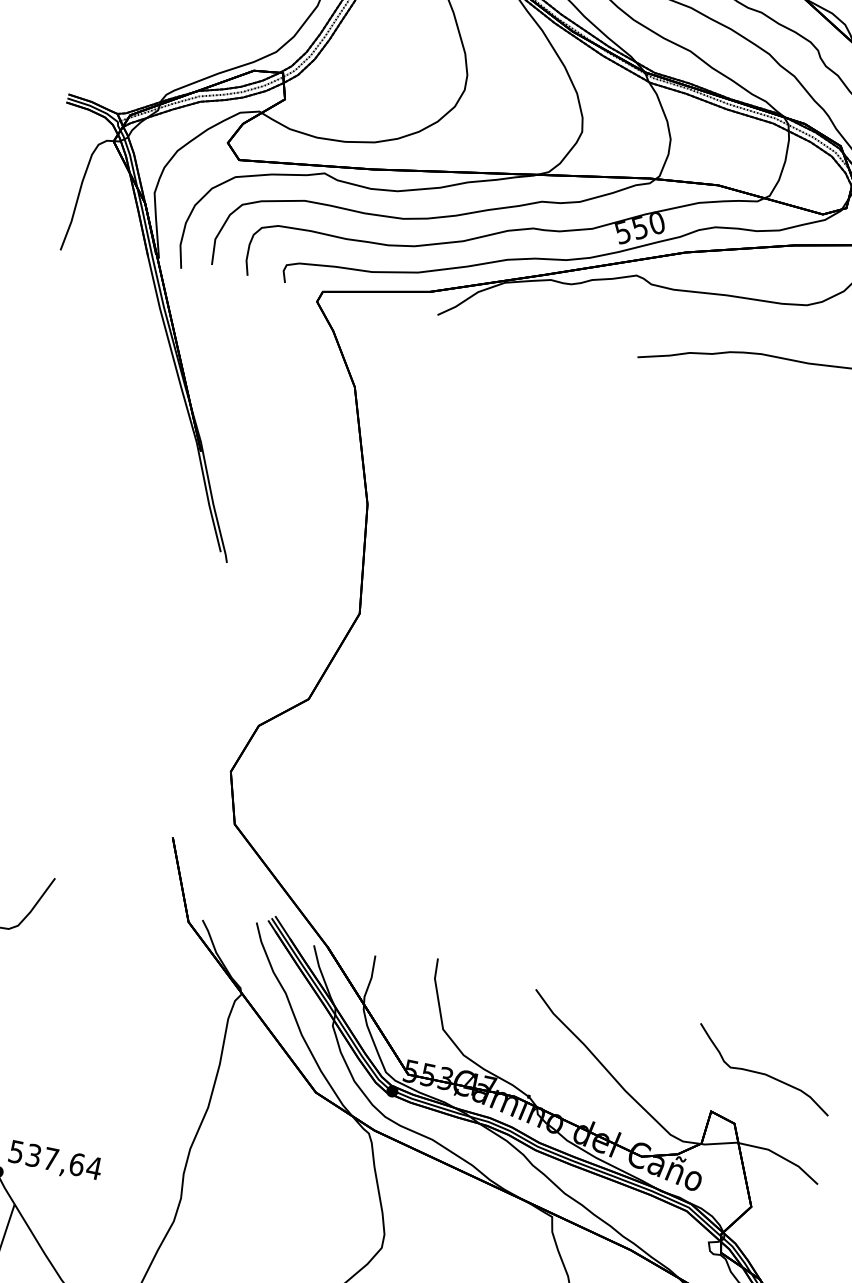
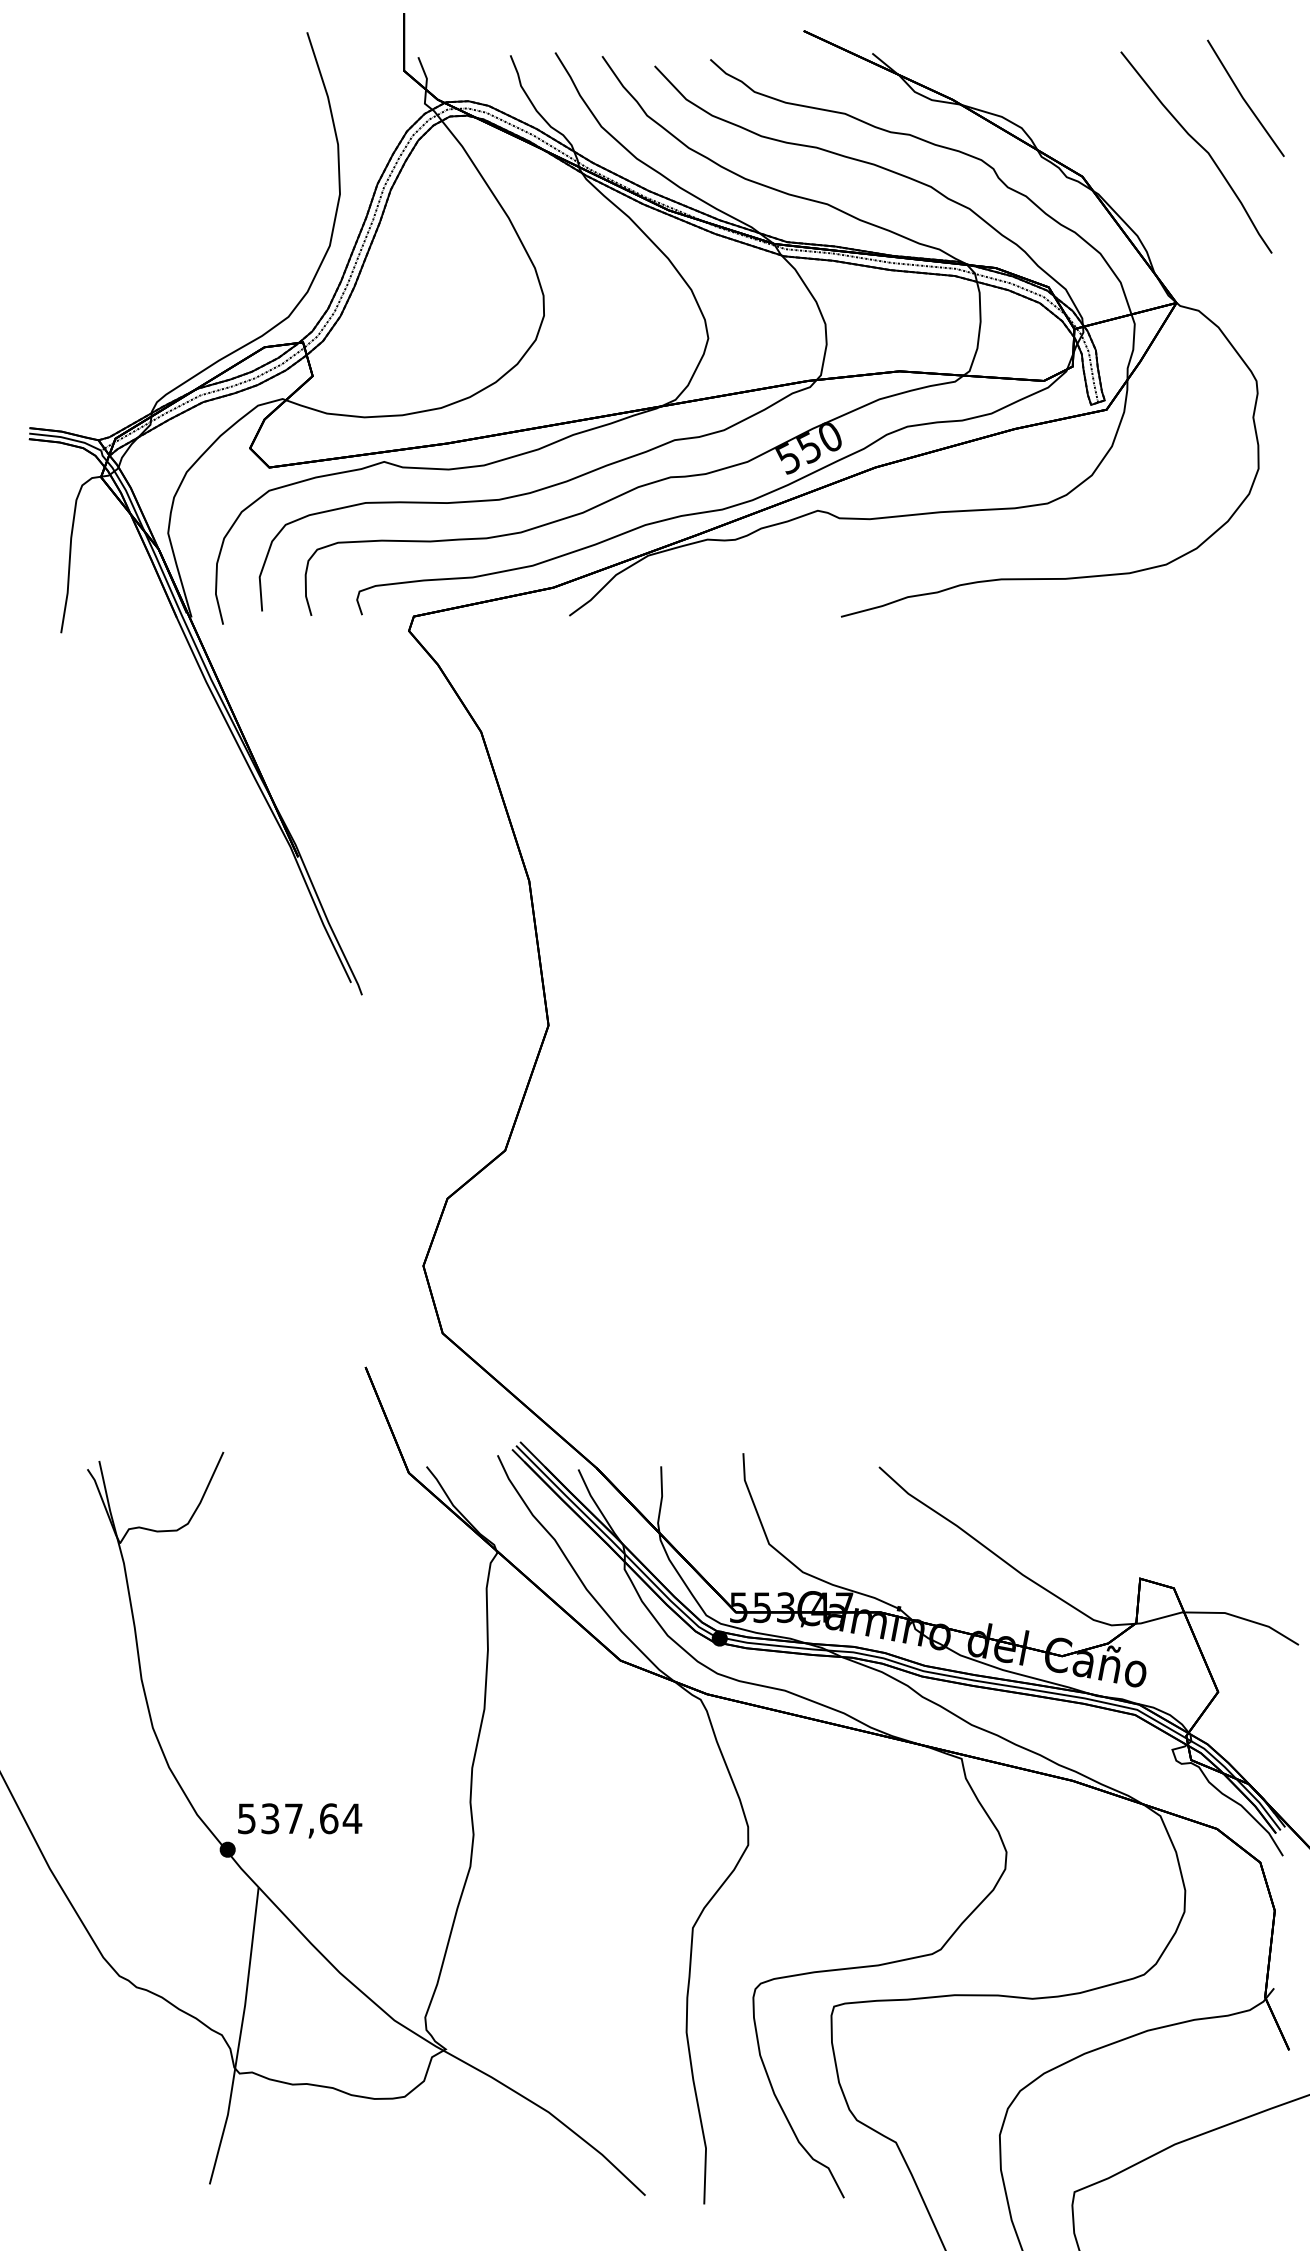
part: (764, 1069) -> (1198, 1509), removed

